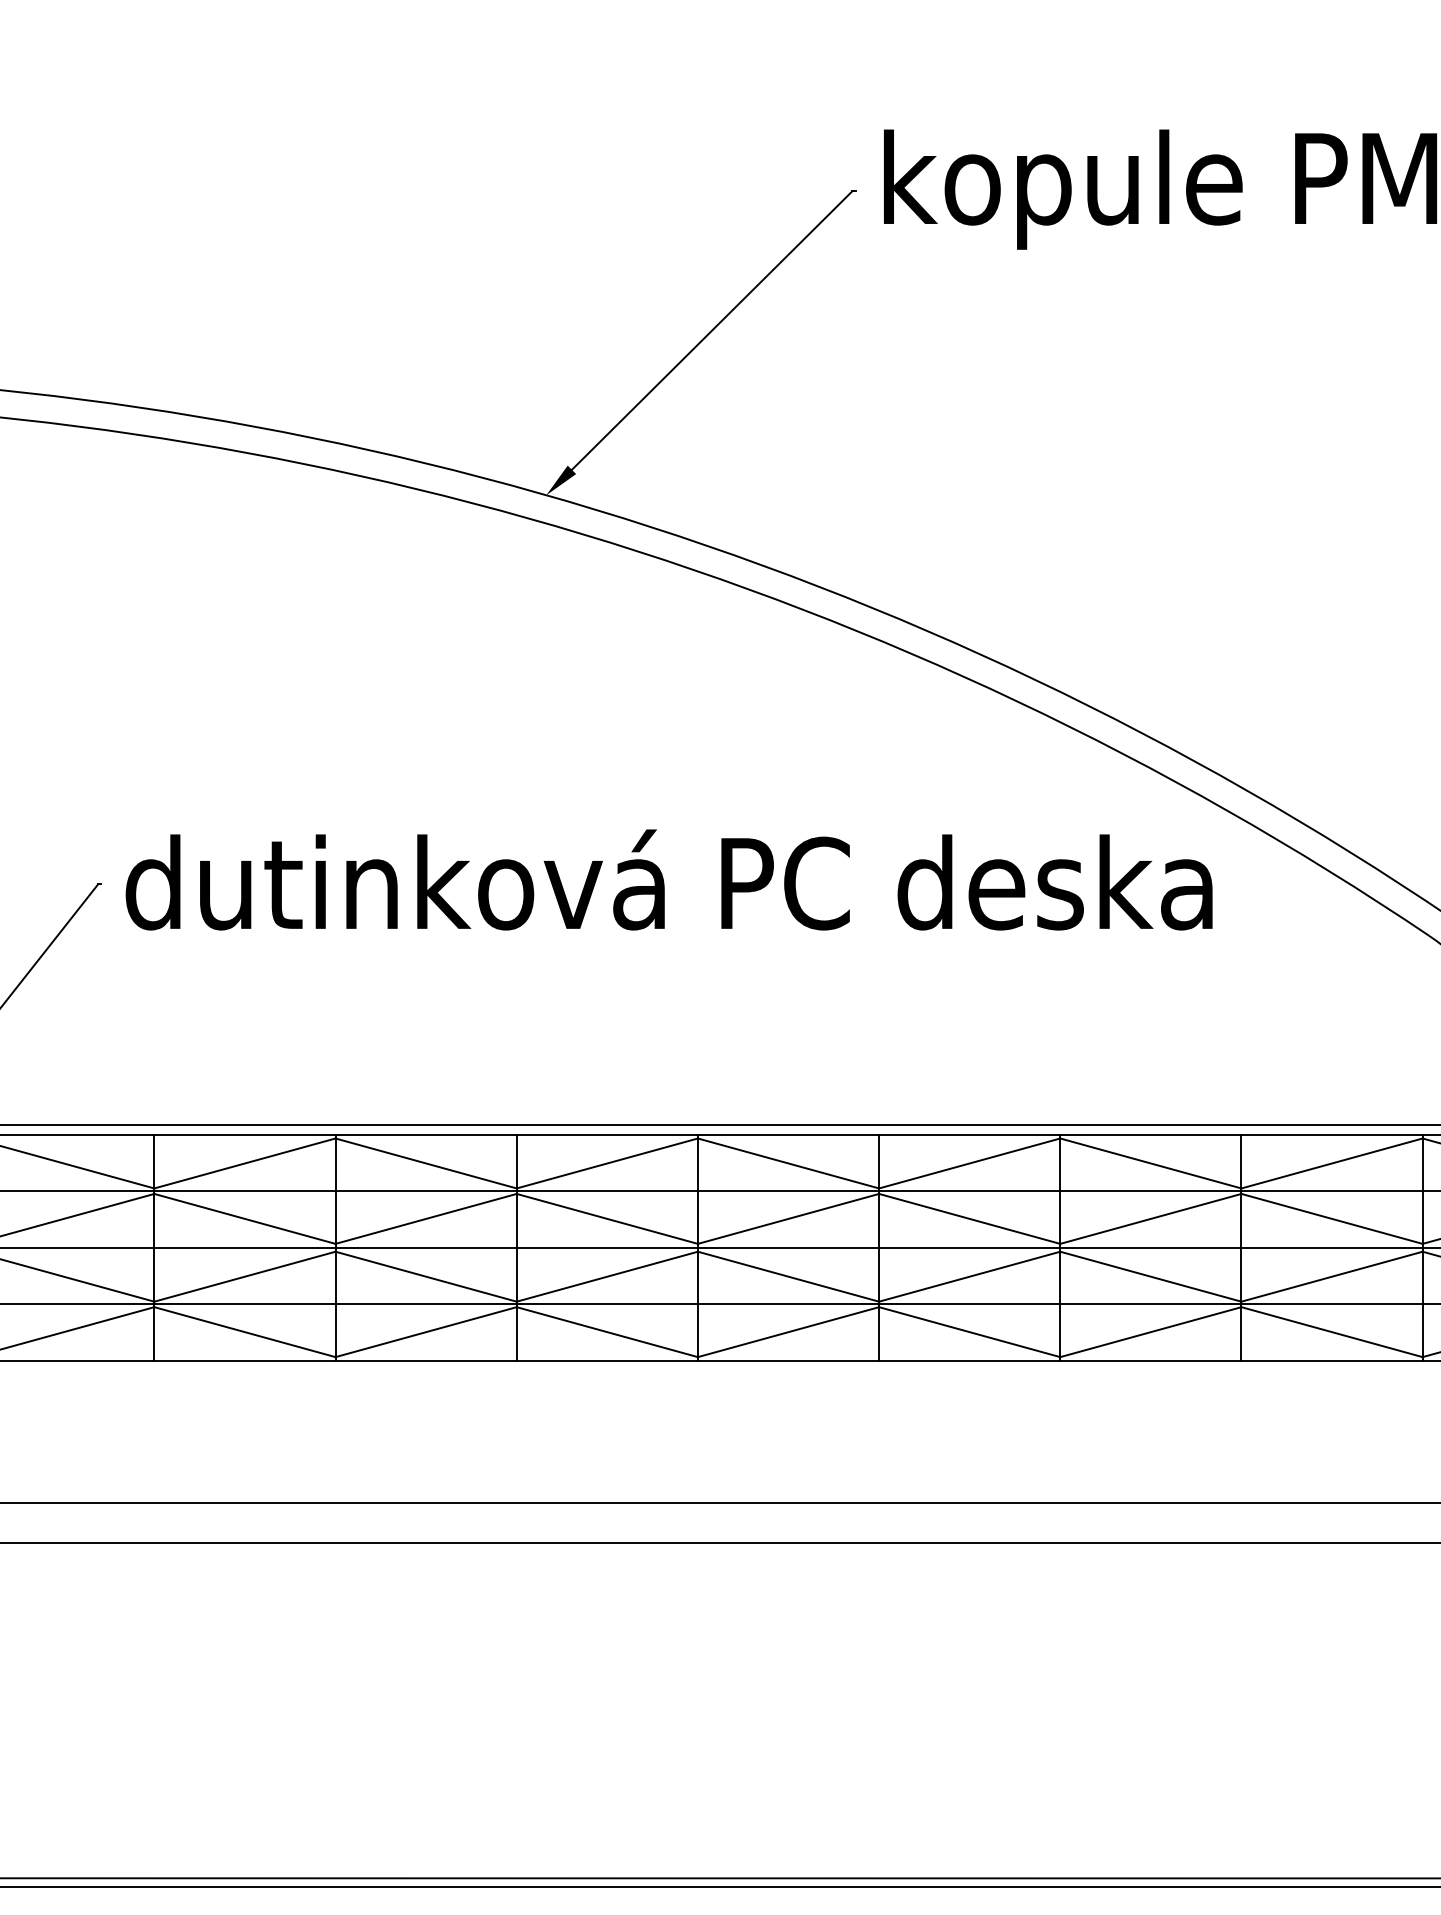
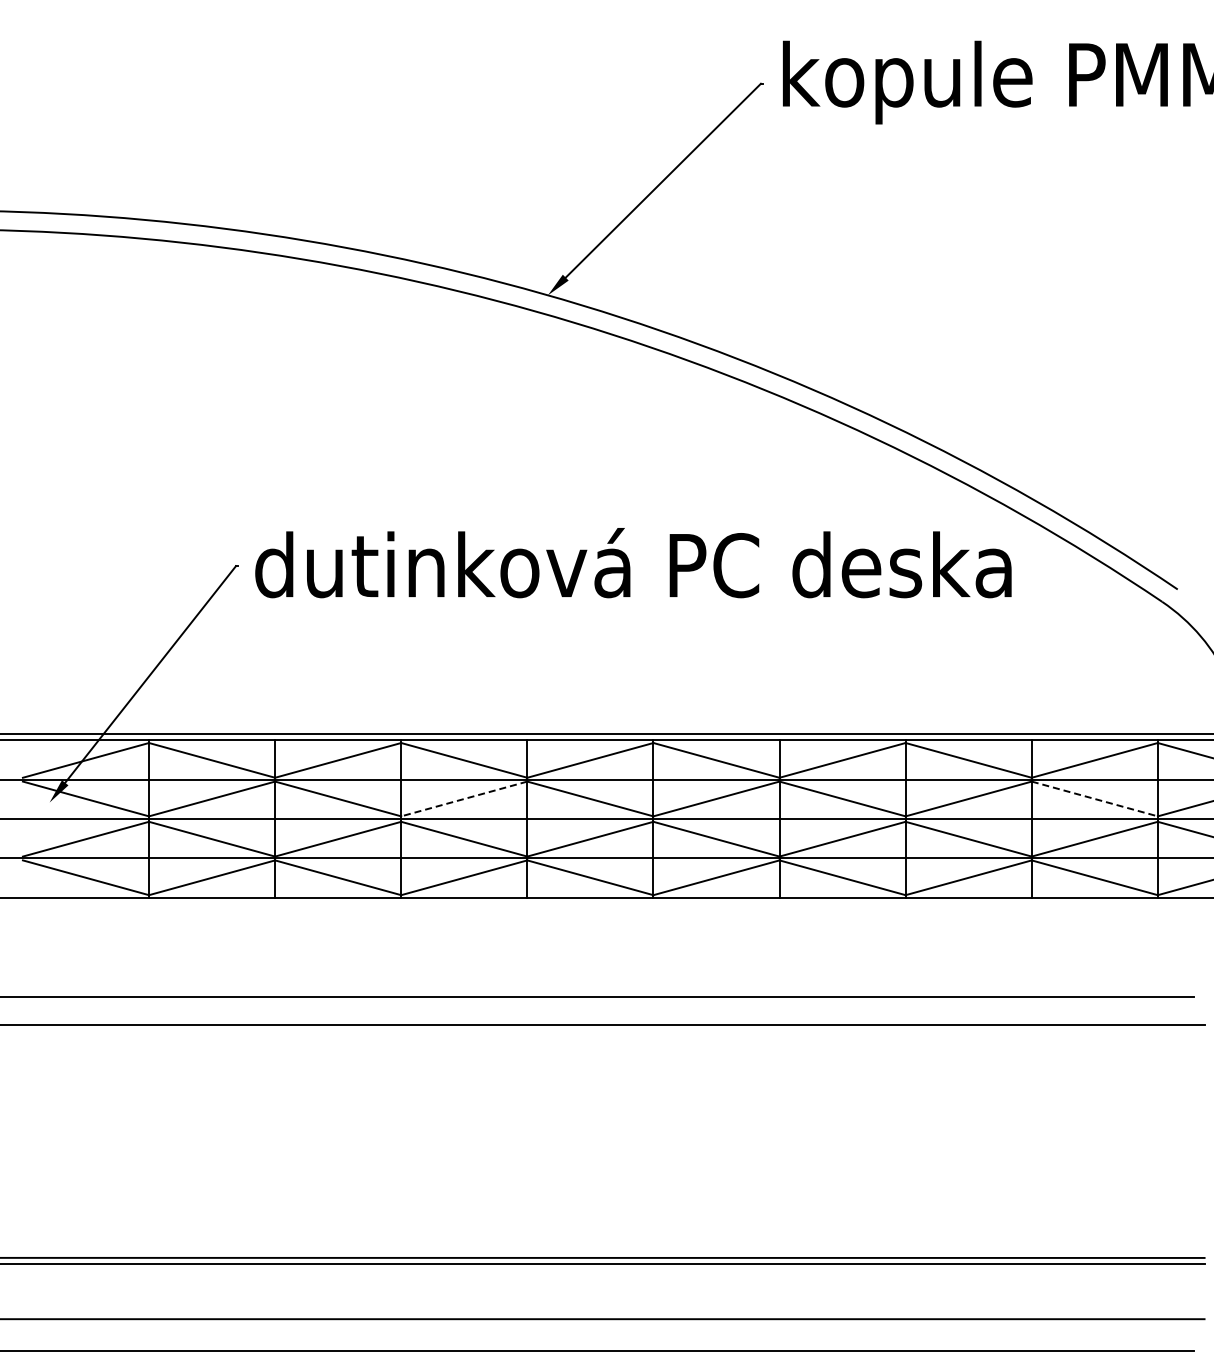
line: (425, 1219) -> (463, 799), solid -> dashed
line: (1333, 1219) -> (1095, 799), solid -> dashed

